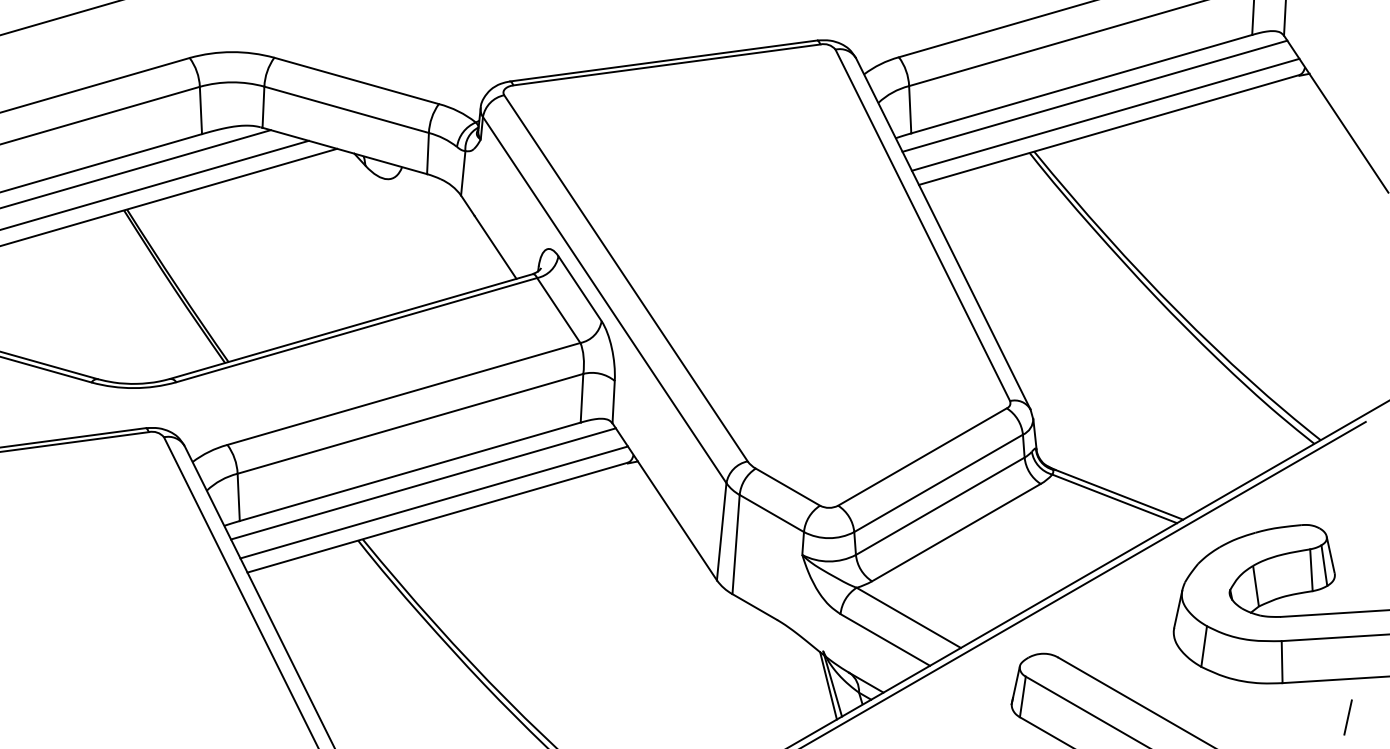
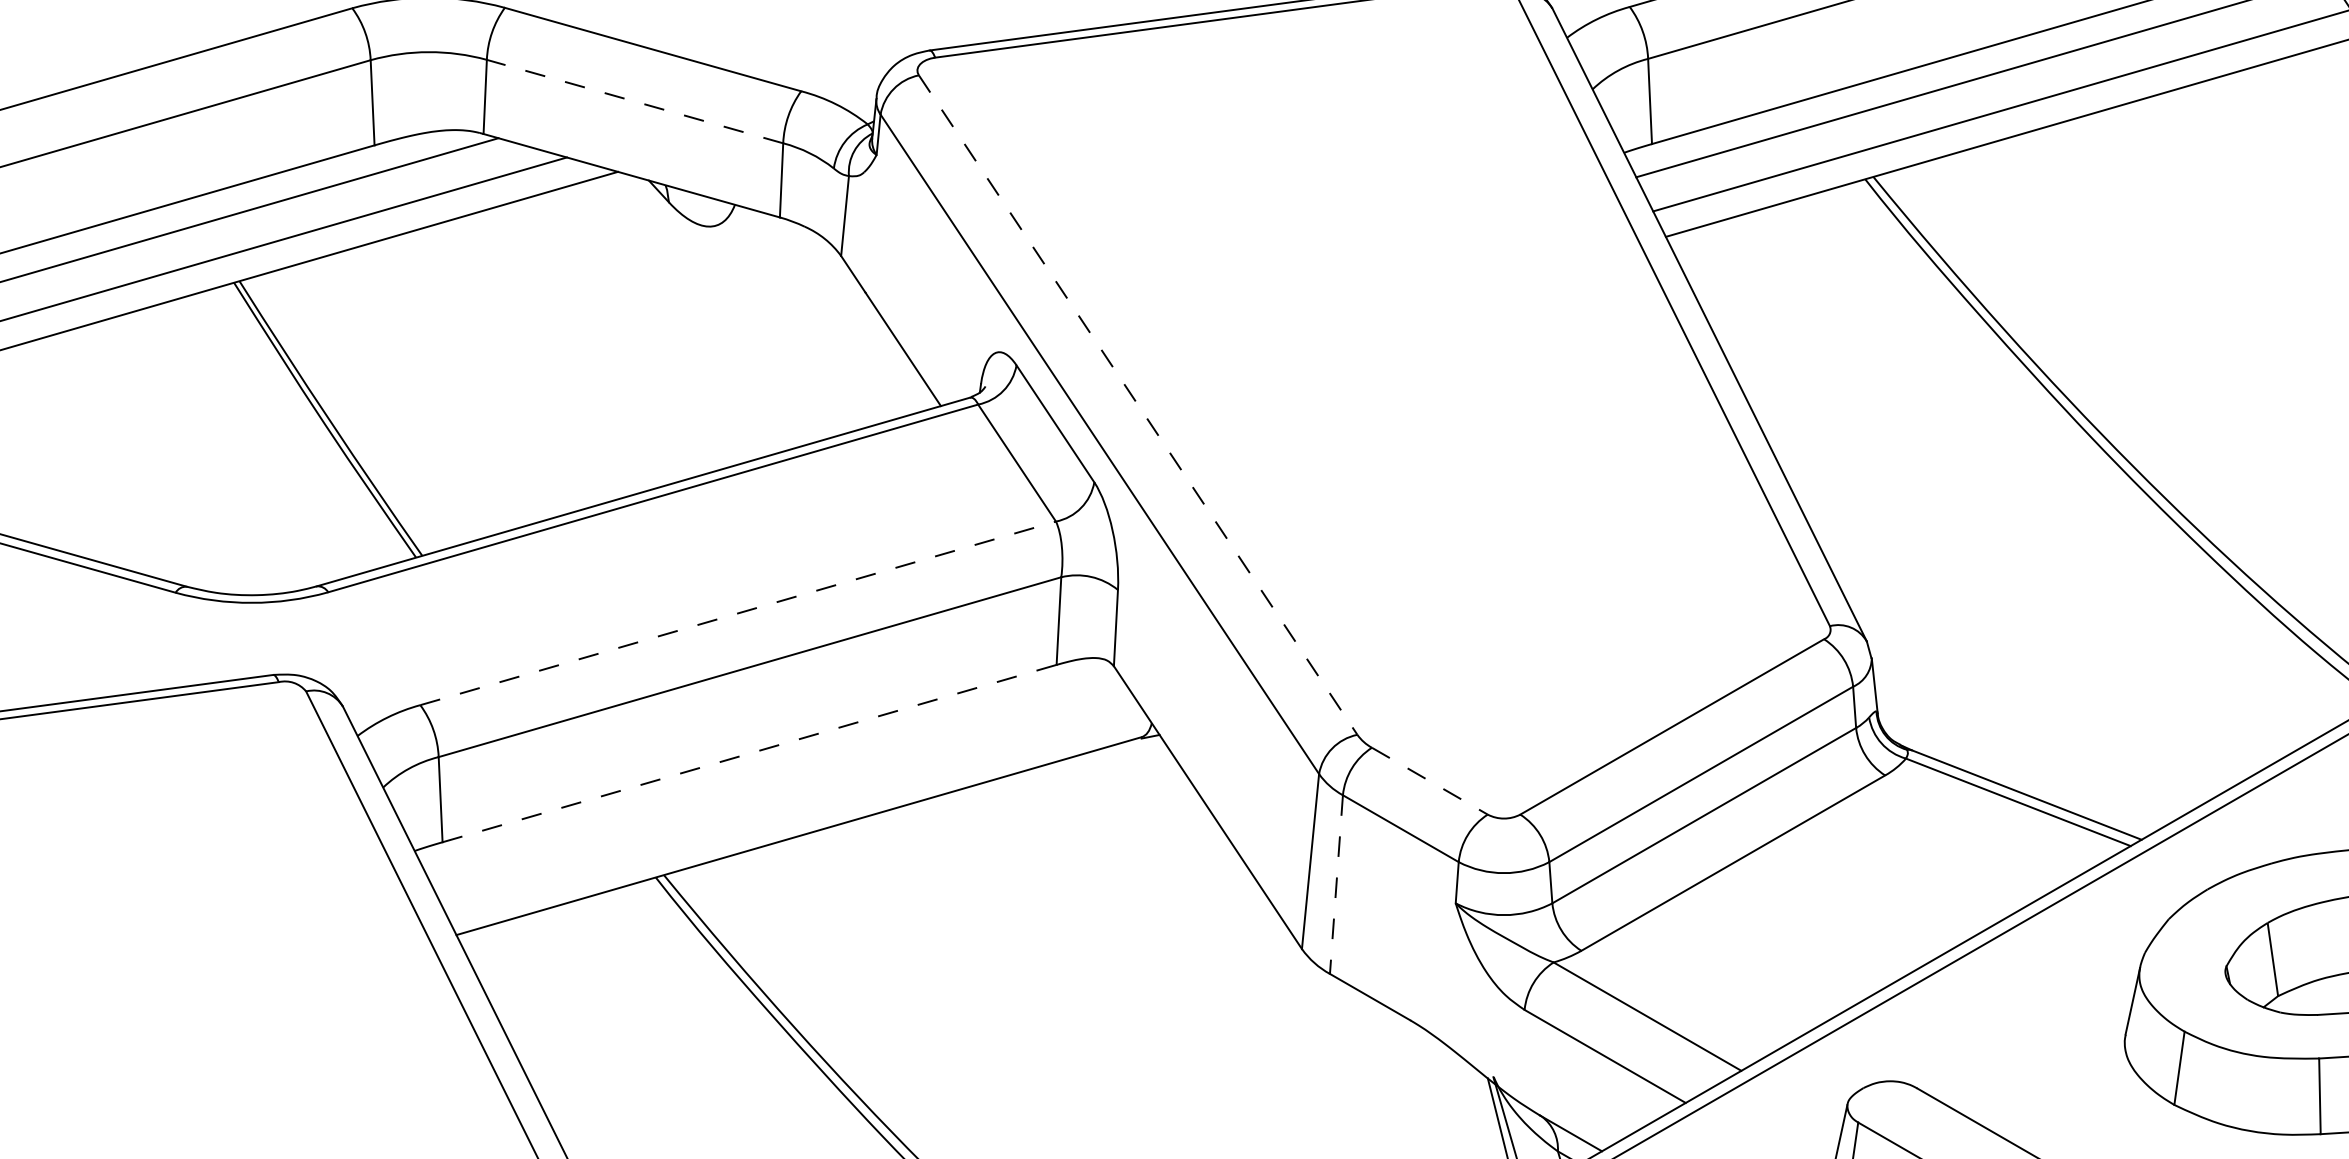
line: (346, 109) -> (634, 101), solid -> dashed
line: (626, 278) -> (1139, 405), solid -> dashed
line: (403, 393) -> (737, 612), solid -> dashed
line: (410, 471) -> (750, 753), solid -> dashed
line: (423, 483) -> (773, 774), removed
line: (788, 487) -> (1430, 781), solid -> dashed
line: (433, 502) -> (791, 808), removed
line: (736, 544) -> (1337, 884), solid -> dashed

